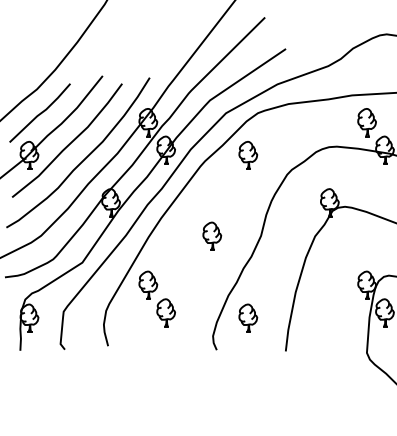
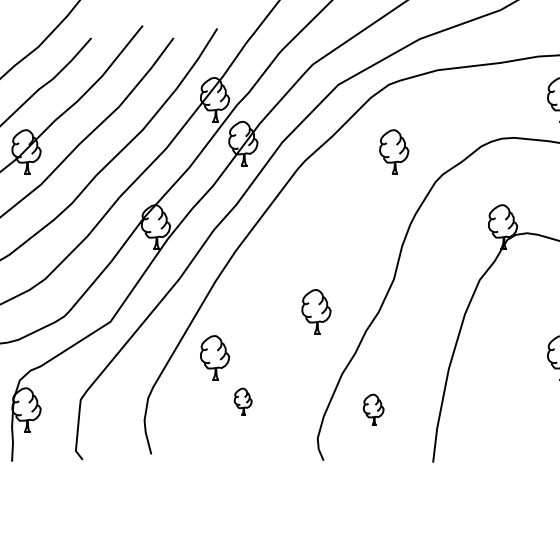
part: (248, 155) -> (394, 151), moved
part: (212, 235) -> (316, 310), moved
part: (165, 312) -> (242, 400), size x0.6
part: (248, 317) -> (373, 408), size x0.7

